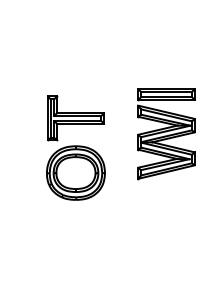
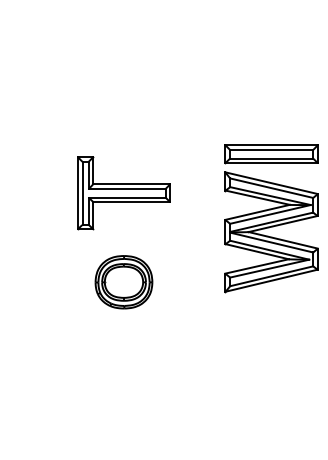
part: (75, 172) -> (123, 281), size x0.6

